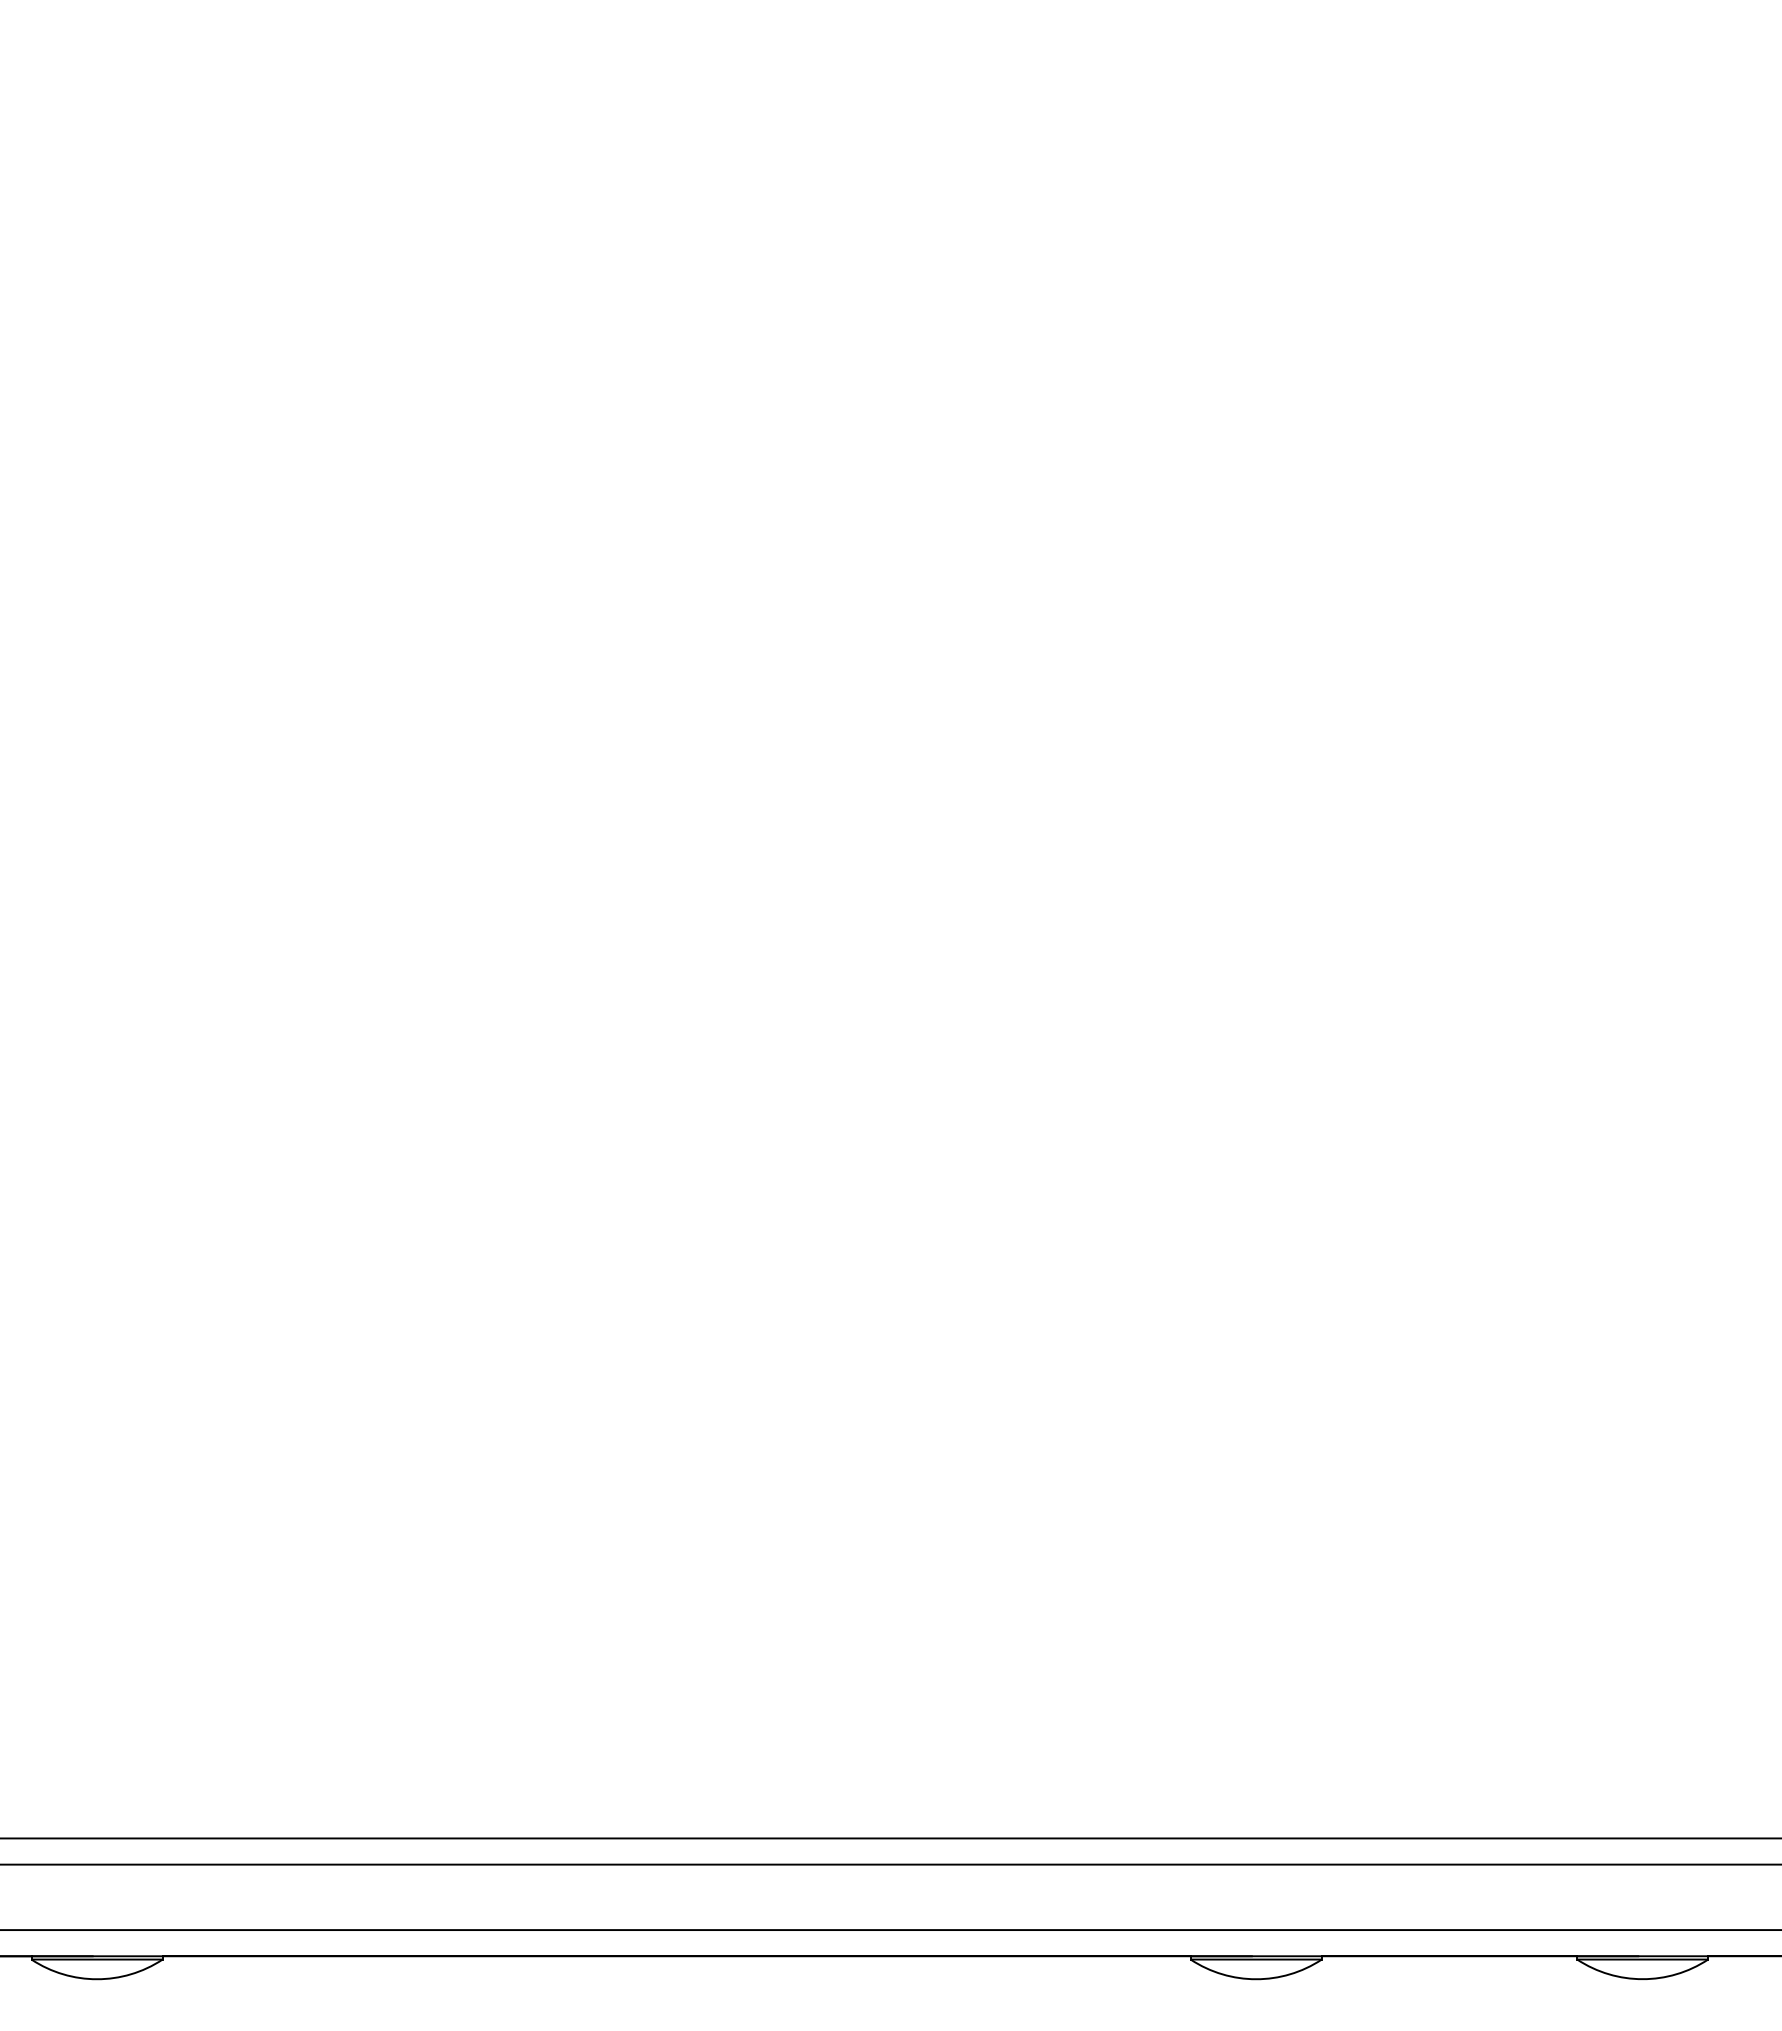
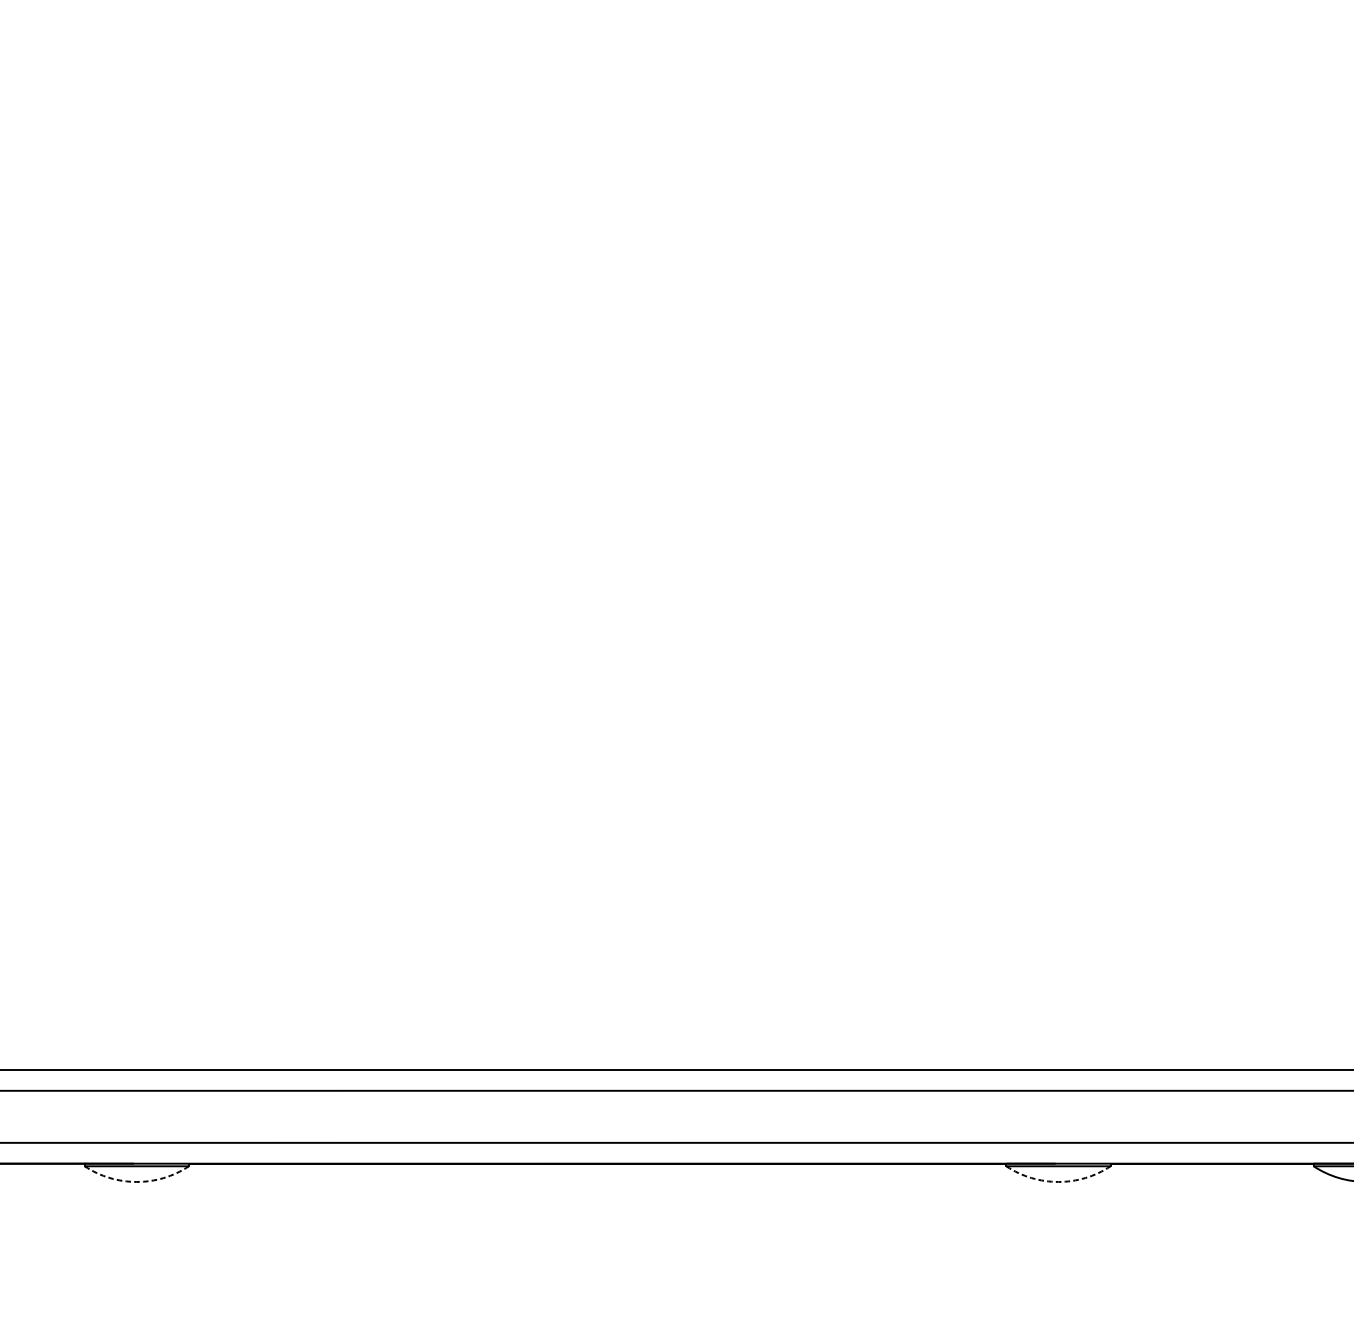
arc: (97, 1979) -> (137, 1182), solid -> dashed
arc: (1256, 1979) -> (1058, 1182), solid -> dashed

